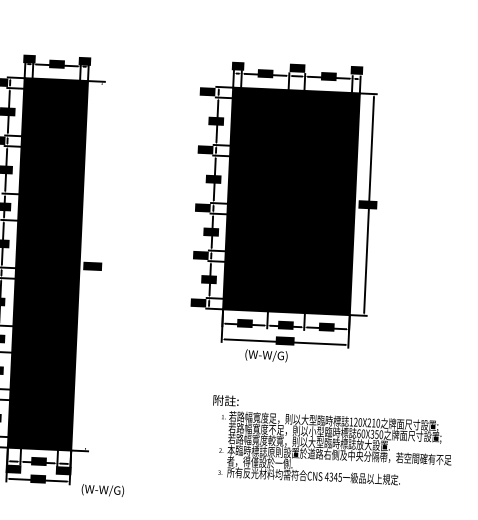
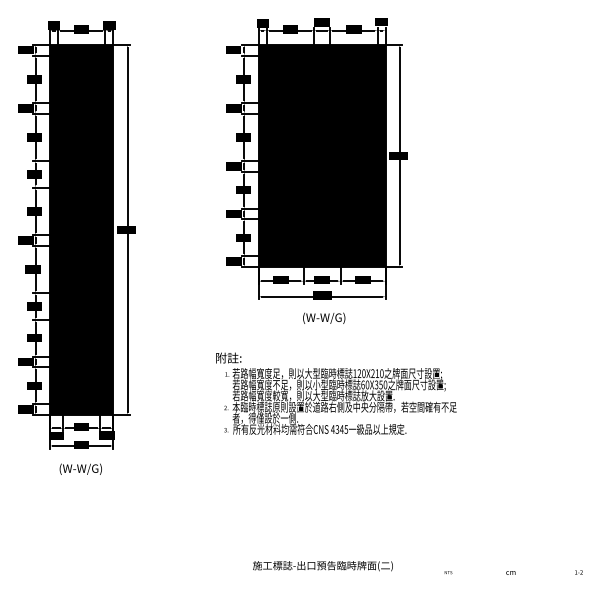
line: (93, 266) -> (127, 229), added
text: (266, 355) -> (324, 317), moved
text: (332, 441) -> (336, 393), moved
text: (102, 489) -> (80, 468), moved

